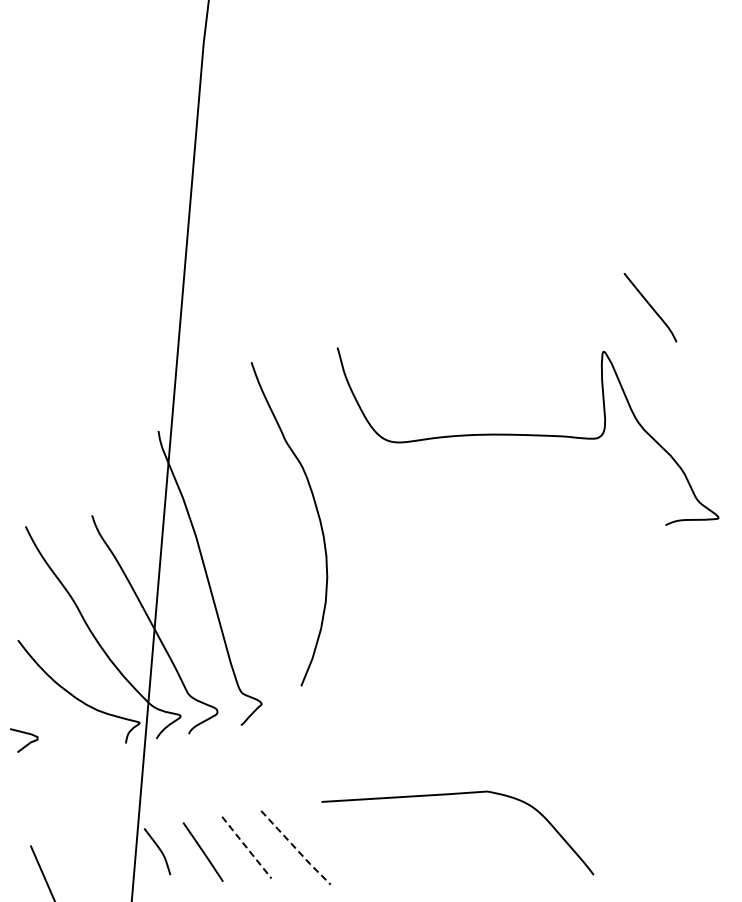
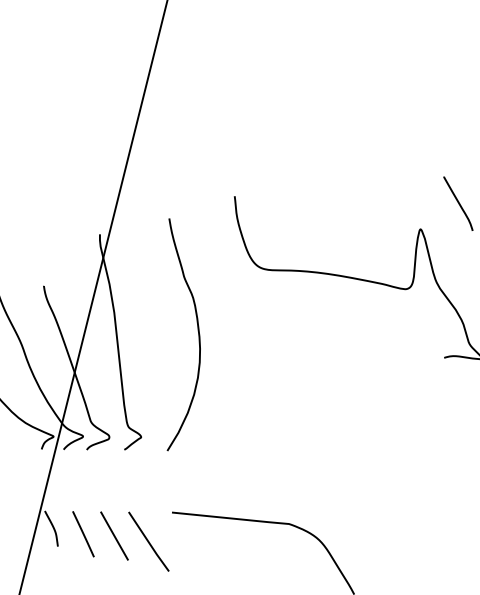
curve: (317, 515) -> (198, 333), moved
line: (246, 847) -> (114, 535), dashed -> solid
line: (296, 849) -> (149, 542), dashed -> solid

